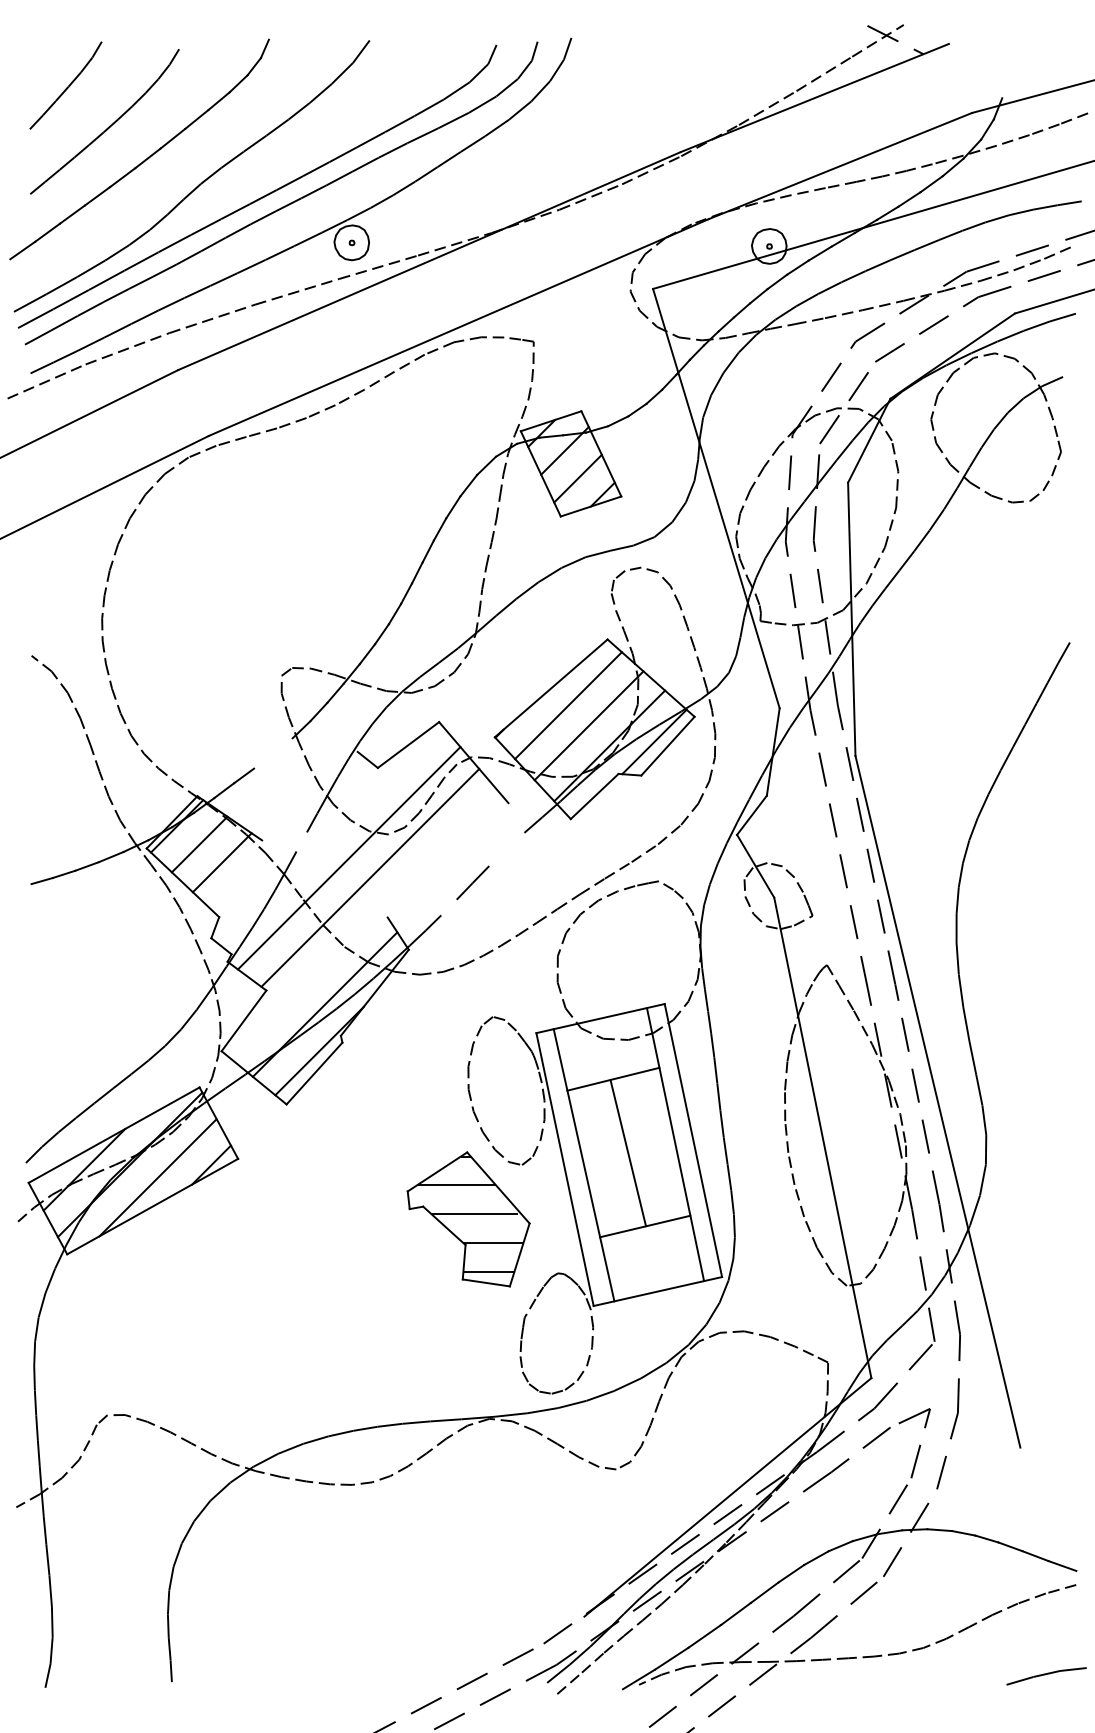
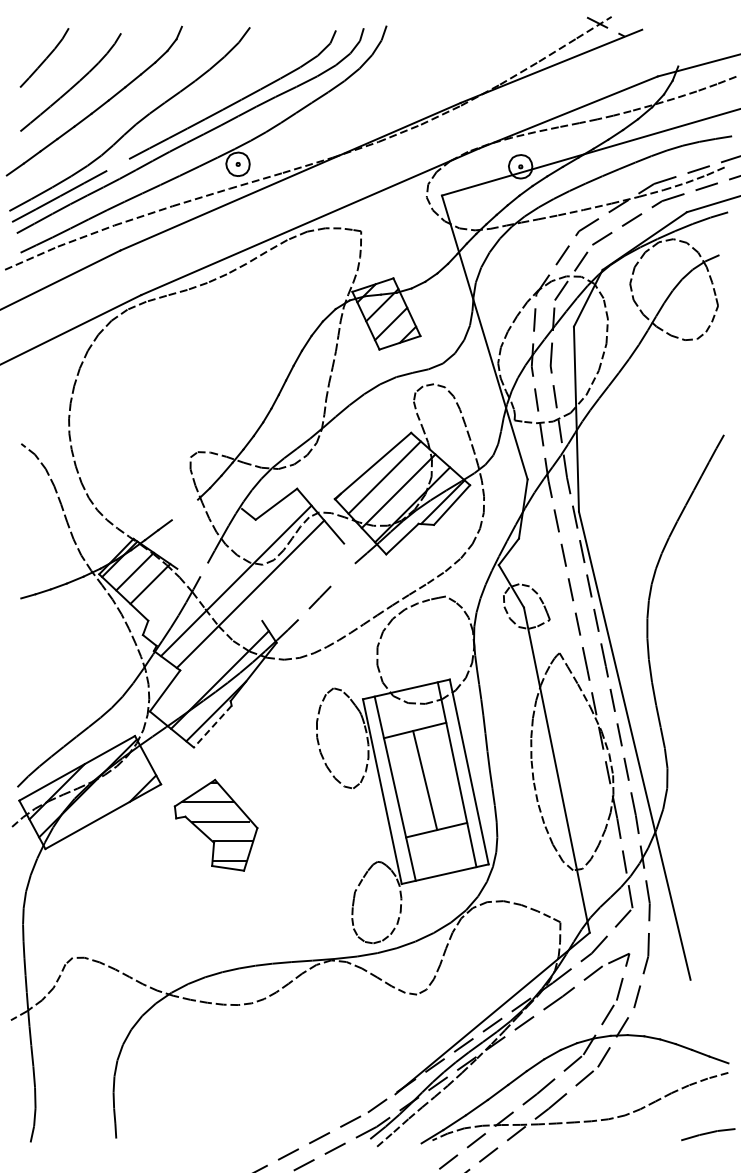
line: (175, 243) -> (118, 164), removed
line: (314, 1074) -> (212, 727), solid -> dashed
line: (157, 1176) -> (106, 796), removed
part: (467, 1218) -> (215, 824), moved

